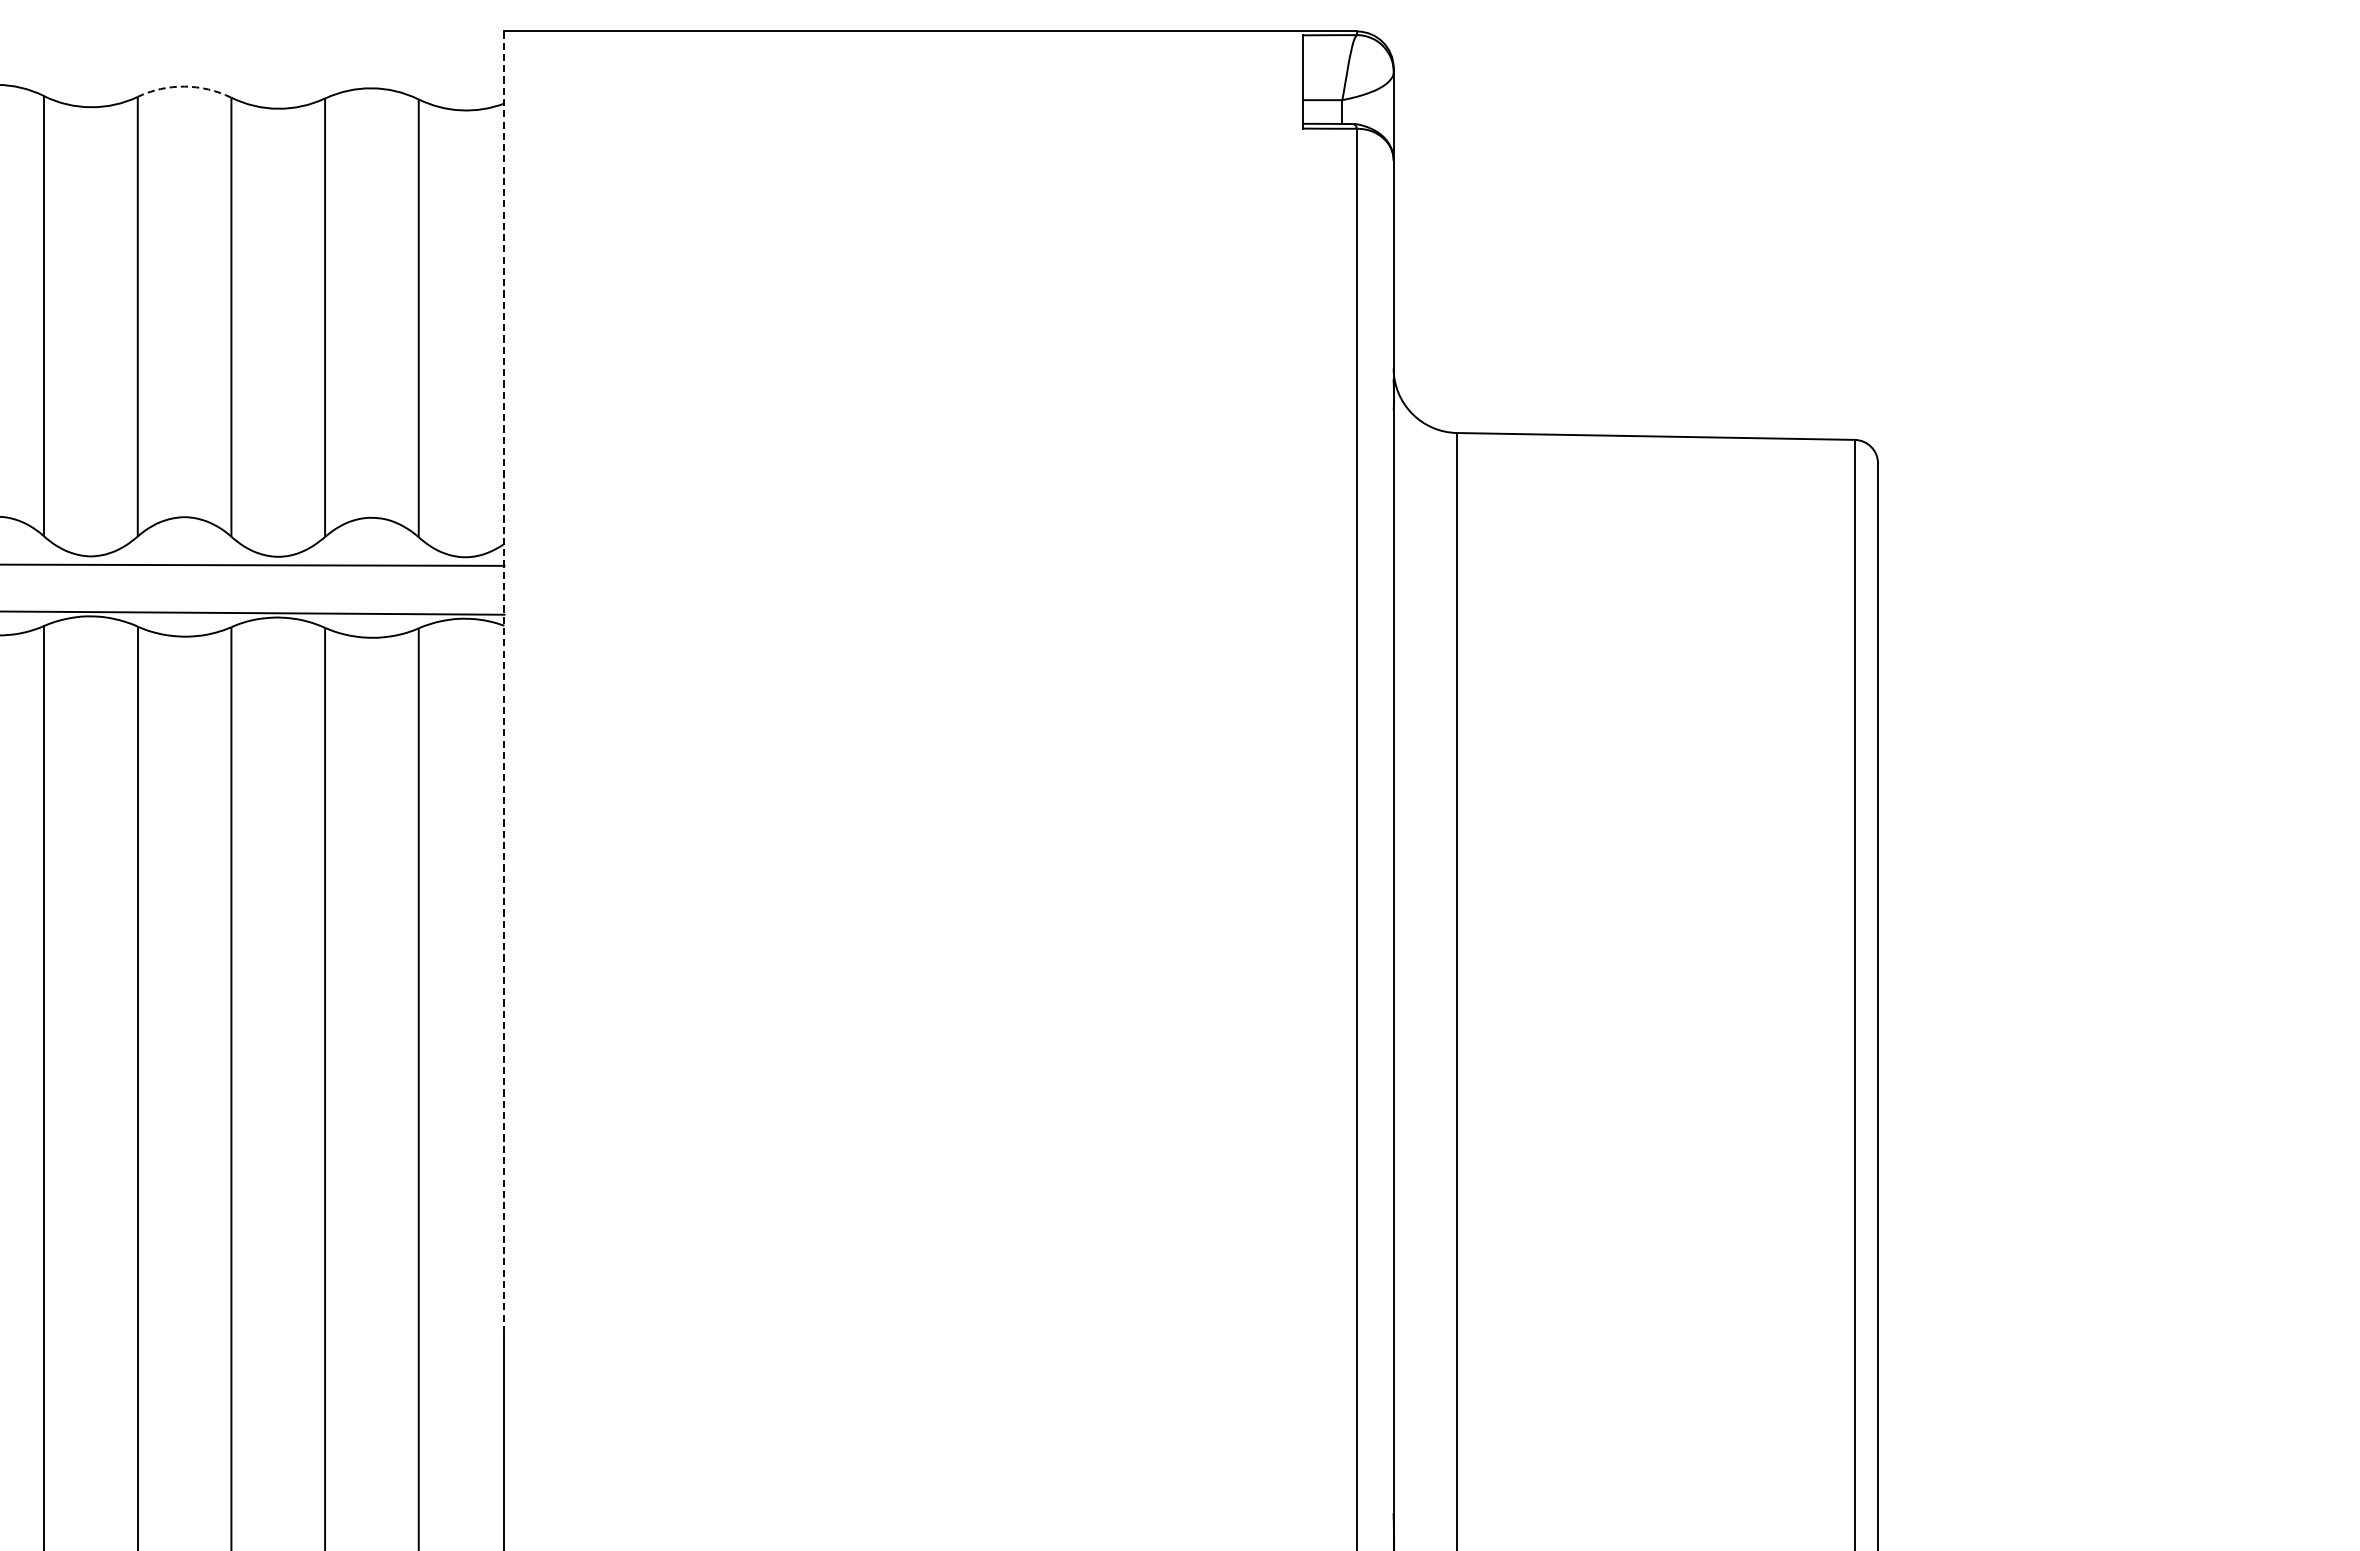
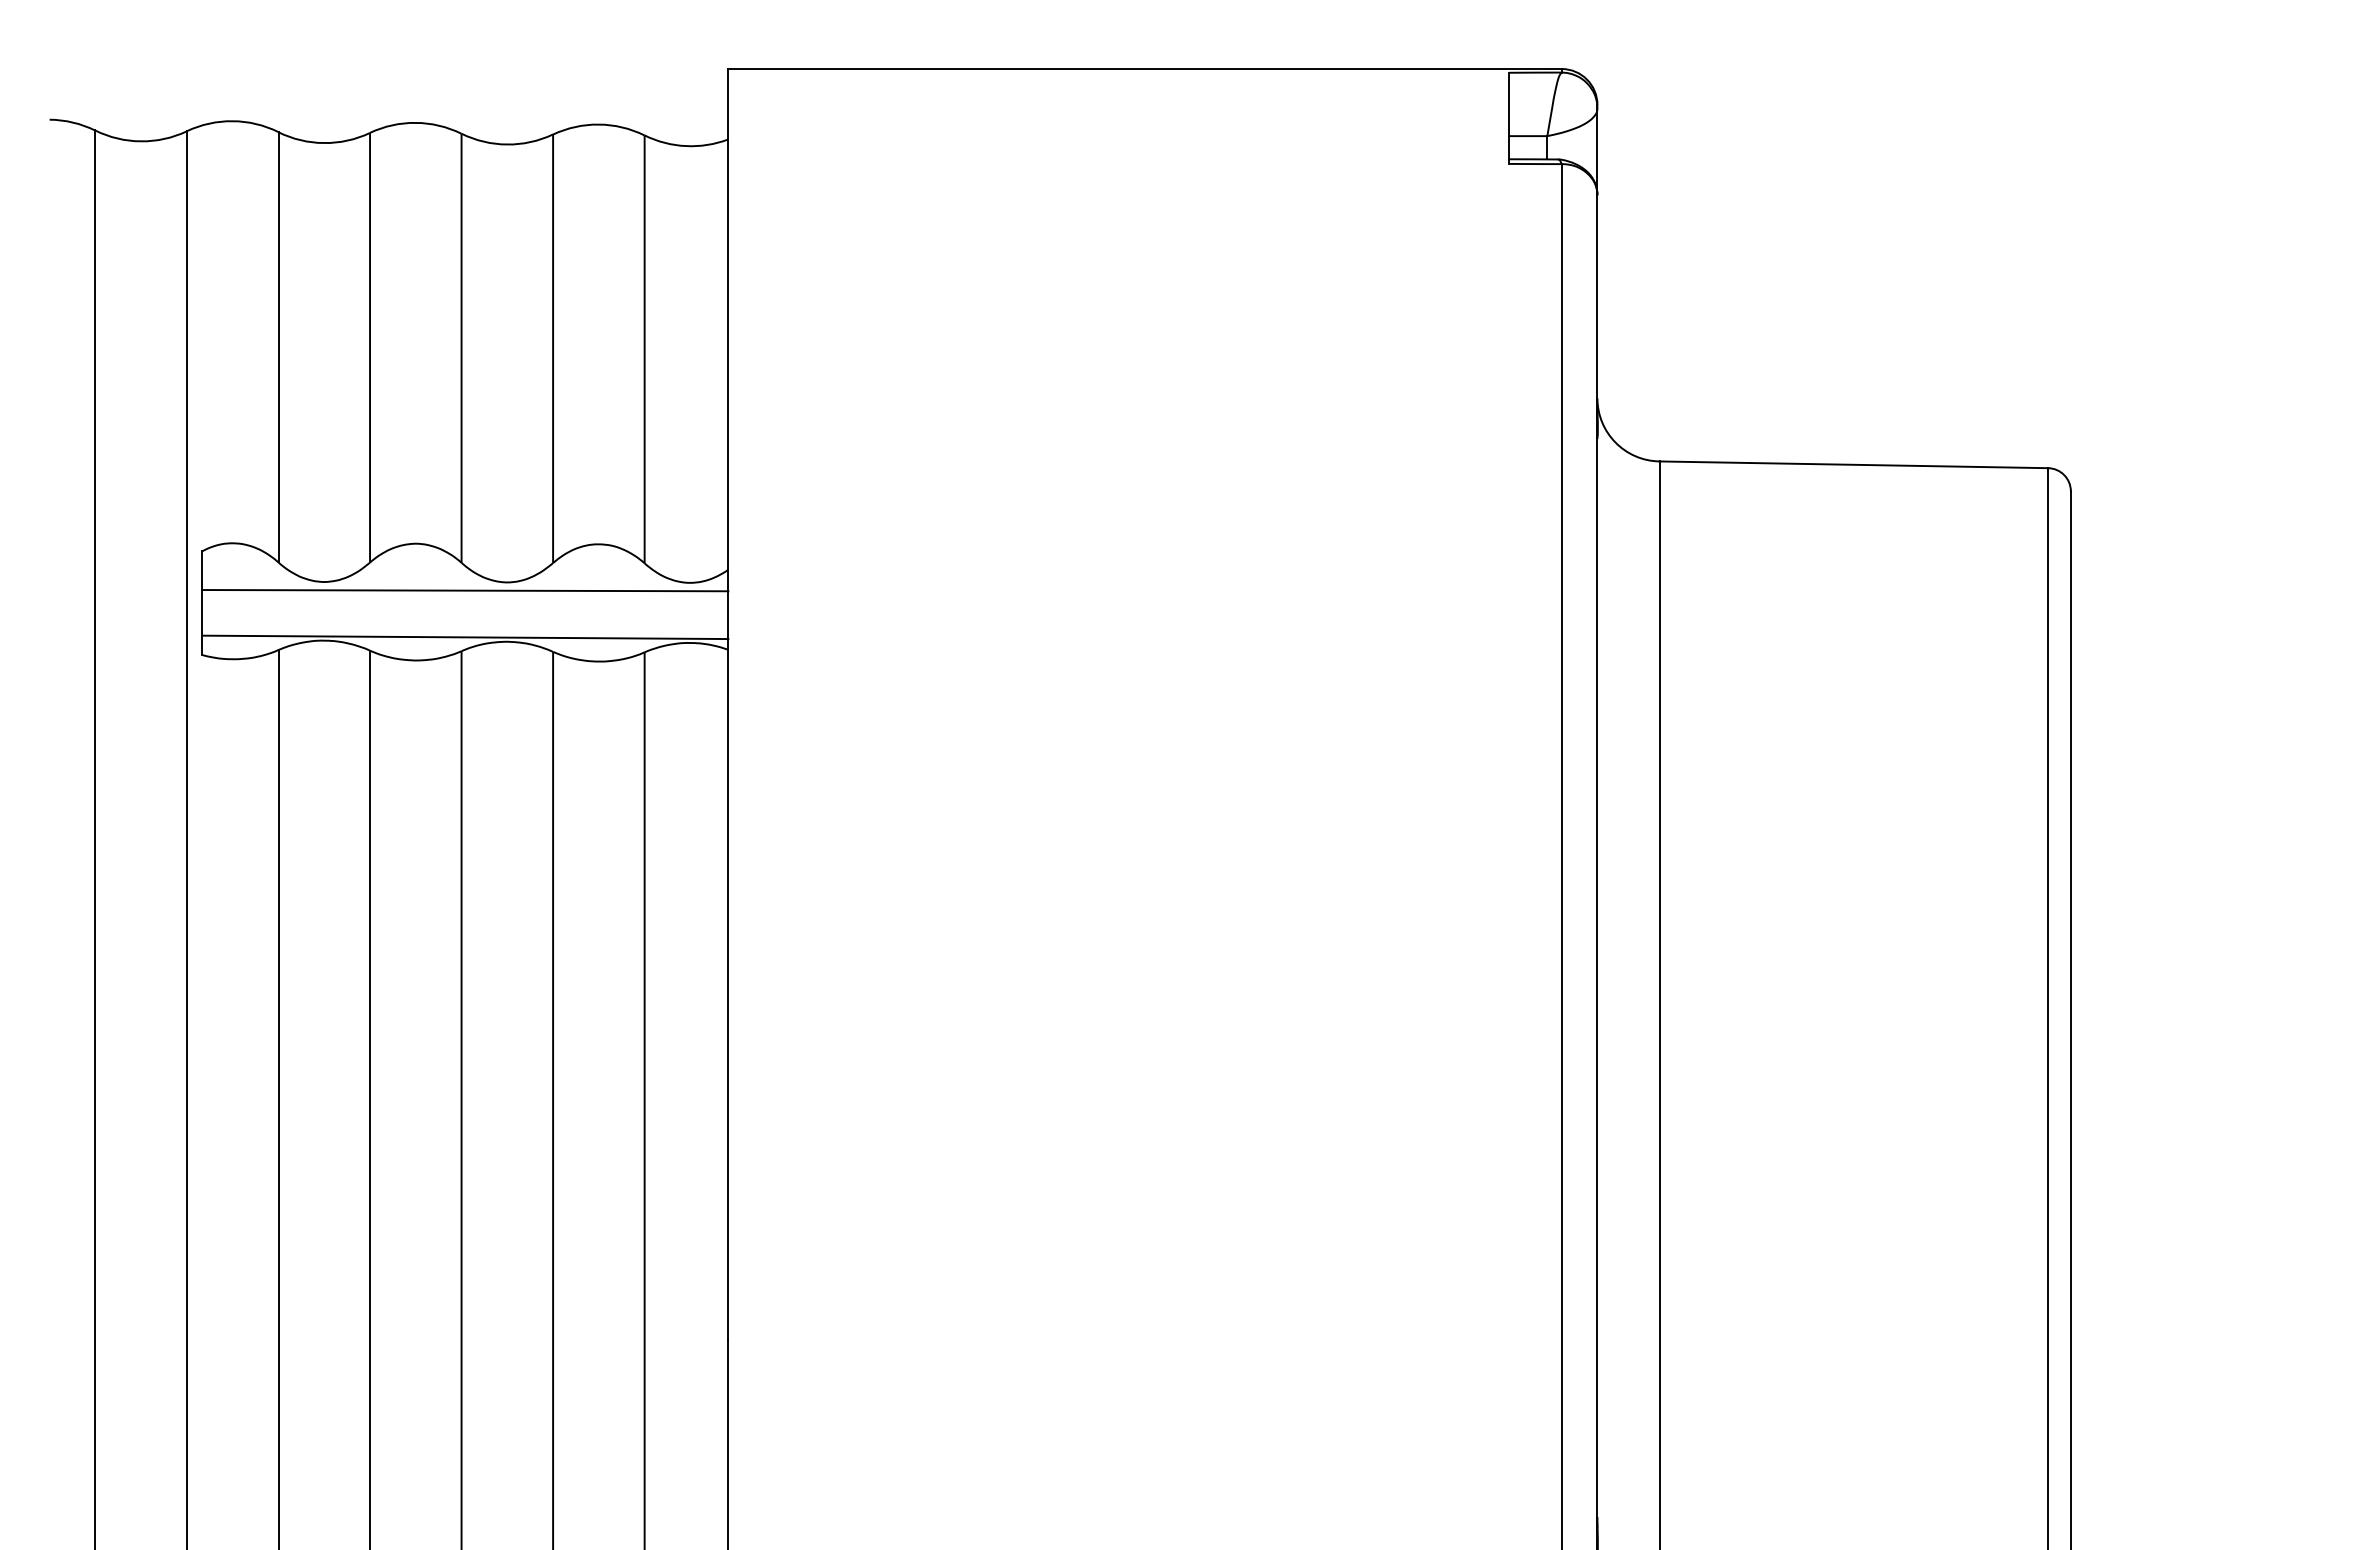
arc: (184, 86) -> (415, 122), dashed -> solid
line: (504, 681) -> (728, 704), dashed -> solid

